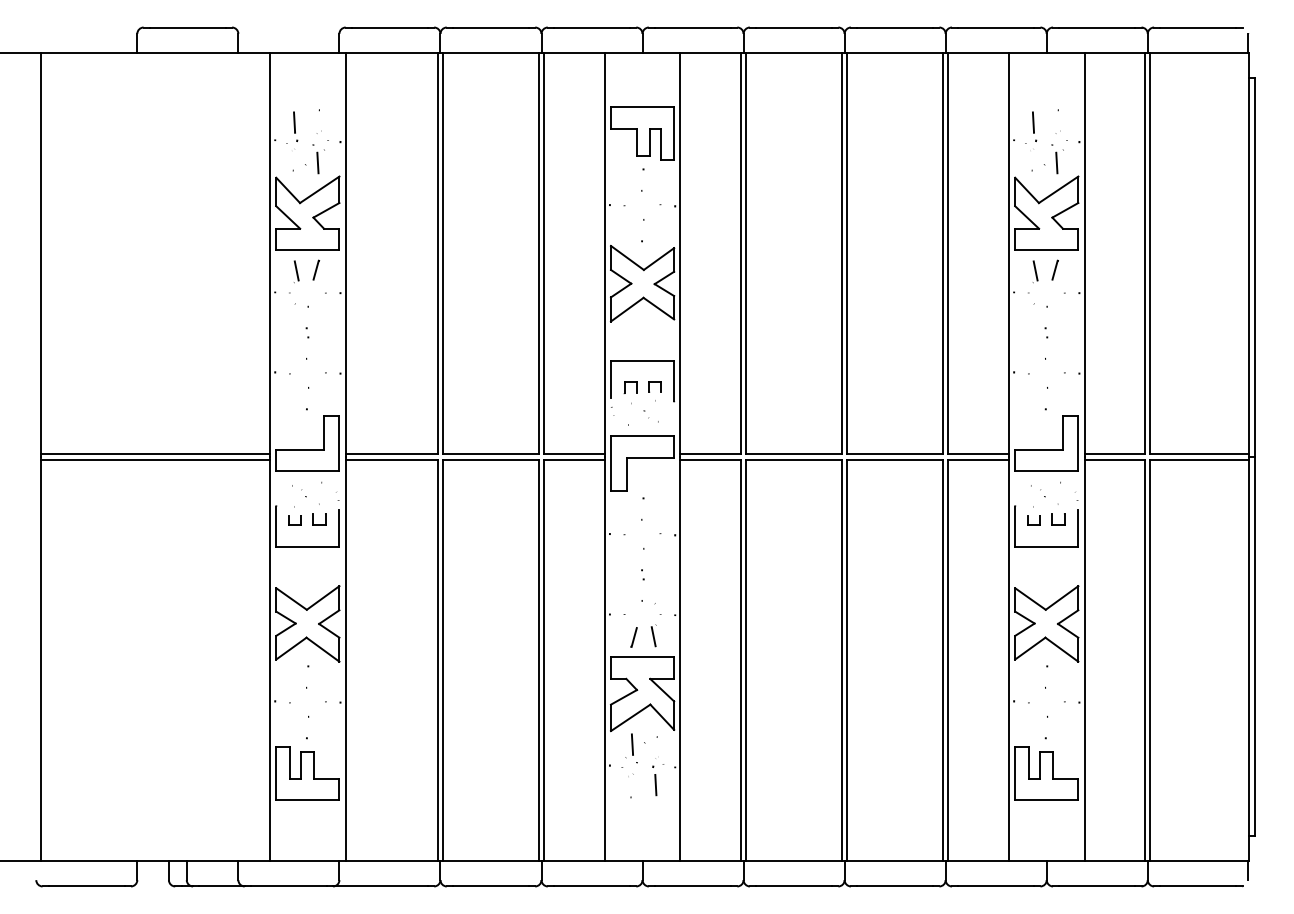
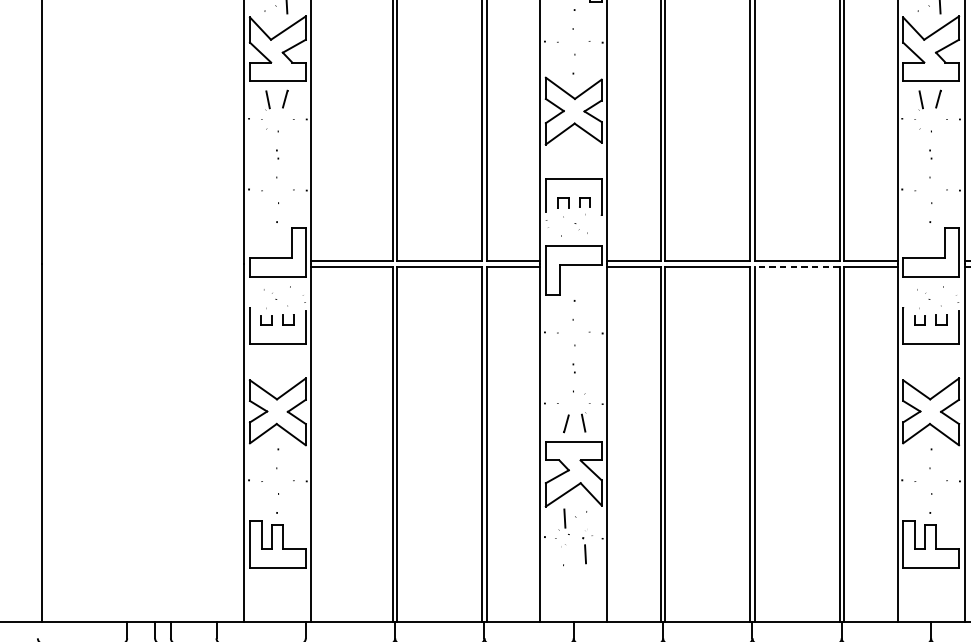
line: (155, 453) -> (143, 261), removed
line: (155, 460) -> (143, 267), removed
line: (895, 460) -> (797, 267), solid -> dashed

